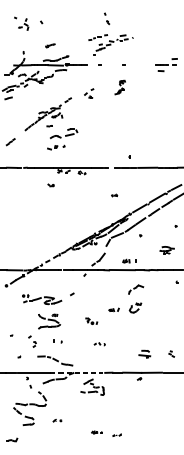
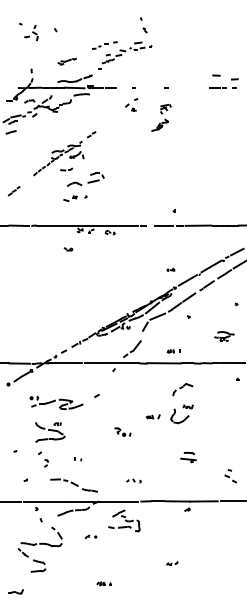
part: (111, 44) -> (122, 55), moved
part: (49, 45) -> (66, 61), size x1.43
line: (161, 71) -> (216, 75), moved
part: (120, 87) -> (161, 117), size x1.43
part: (89, 93) -> (131, 104), moved
part: (49, 126) -> (66, 169), size x1.67
part: (114, 195) -> (170, 269), moved
part: (129, 261) -> (173, 351), size x0.71
part: (135, 308) -> (181, 414), size x1.43
part: (49, 321) -> (50, 432), moved
part: (58, 341) -> (78, 459), size x0.62
part: (99, 343) -> (133, 480), moved
part: (144, 354) -> (188, 457), moved
part: (171, 354) -> (230, 476), size x1.67
line: (76, 372) -> (102, 501), dashed -> solid
part: (57, 420) -> (91, 536), moved
part: (96, 432) -> (103, 583), moved
part: (117, 435) -> (172, 563), moved

